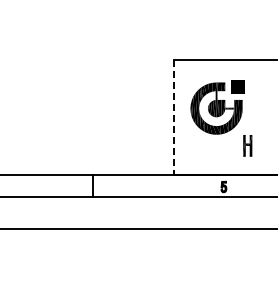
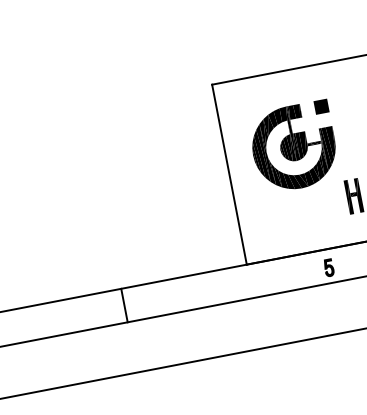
part: (238, 86) -> (321, 106), size x0.62
line: (173, 117) -> (229, 174), dashed -> solid

